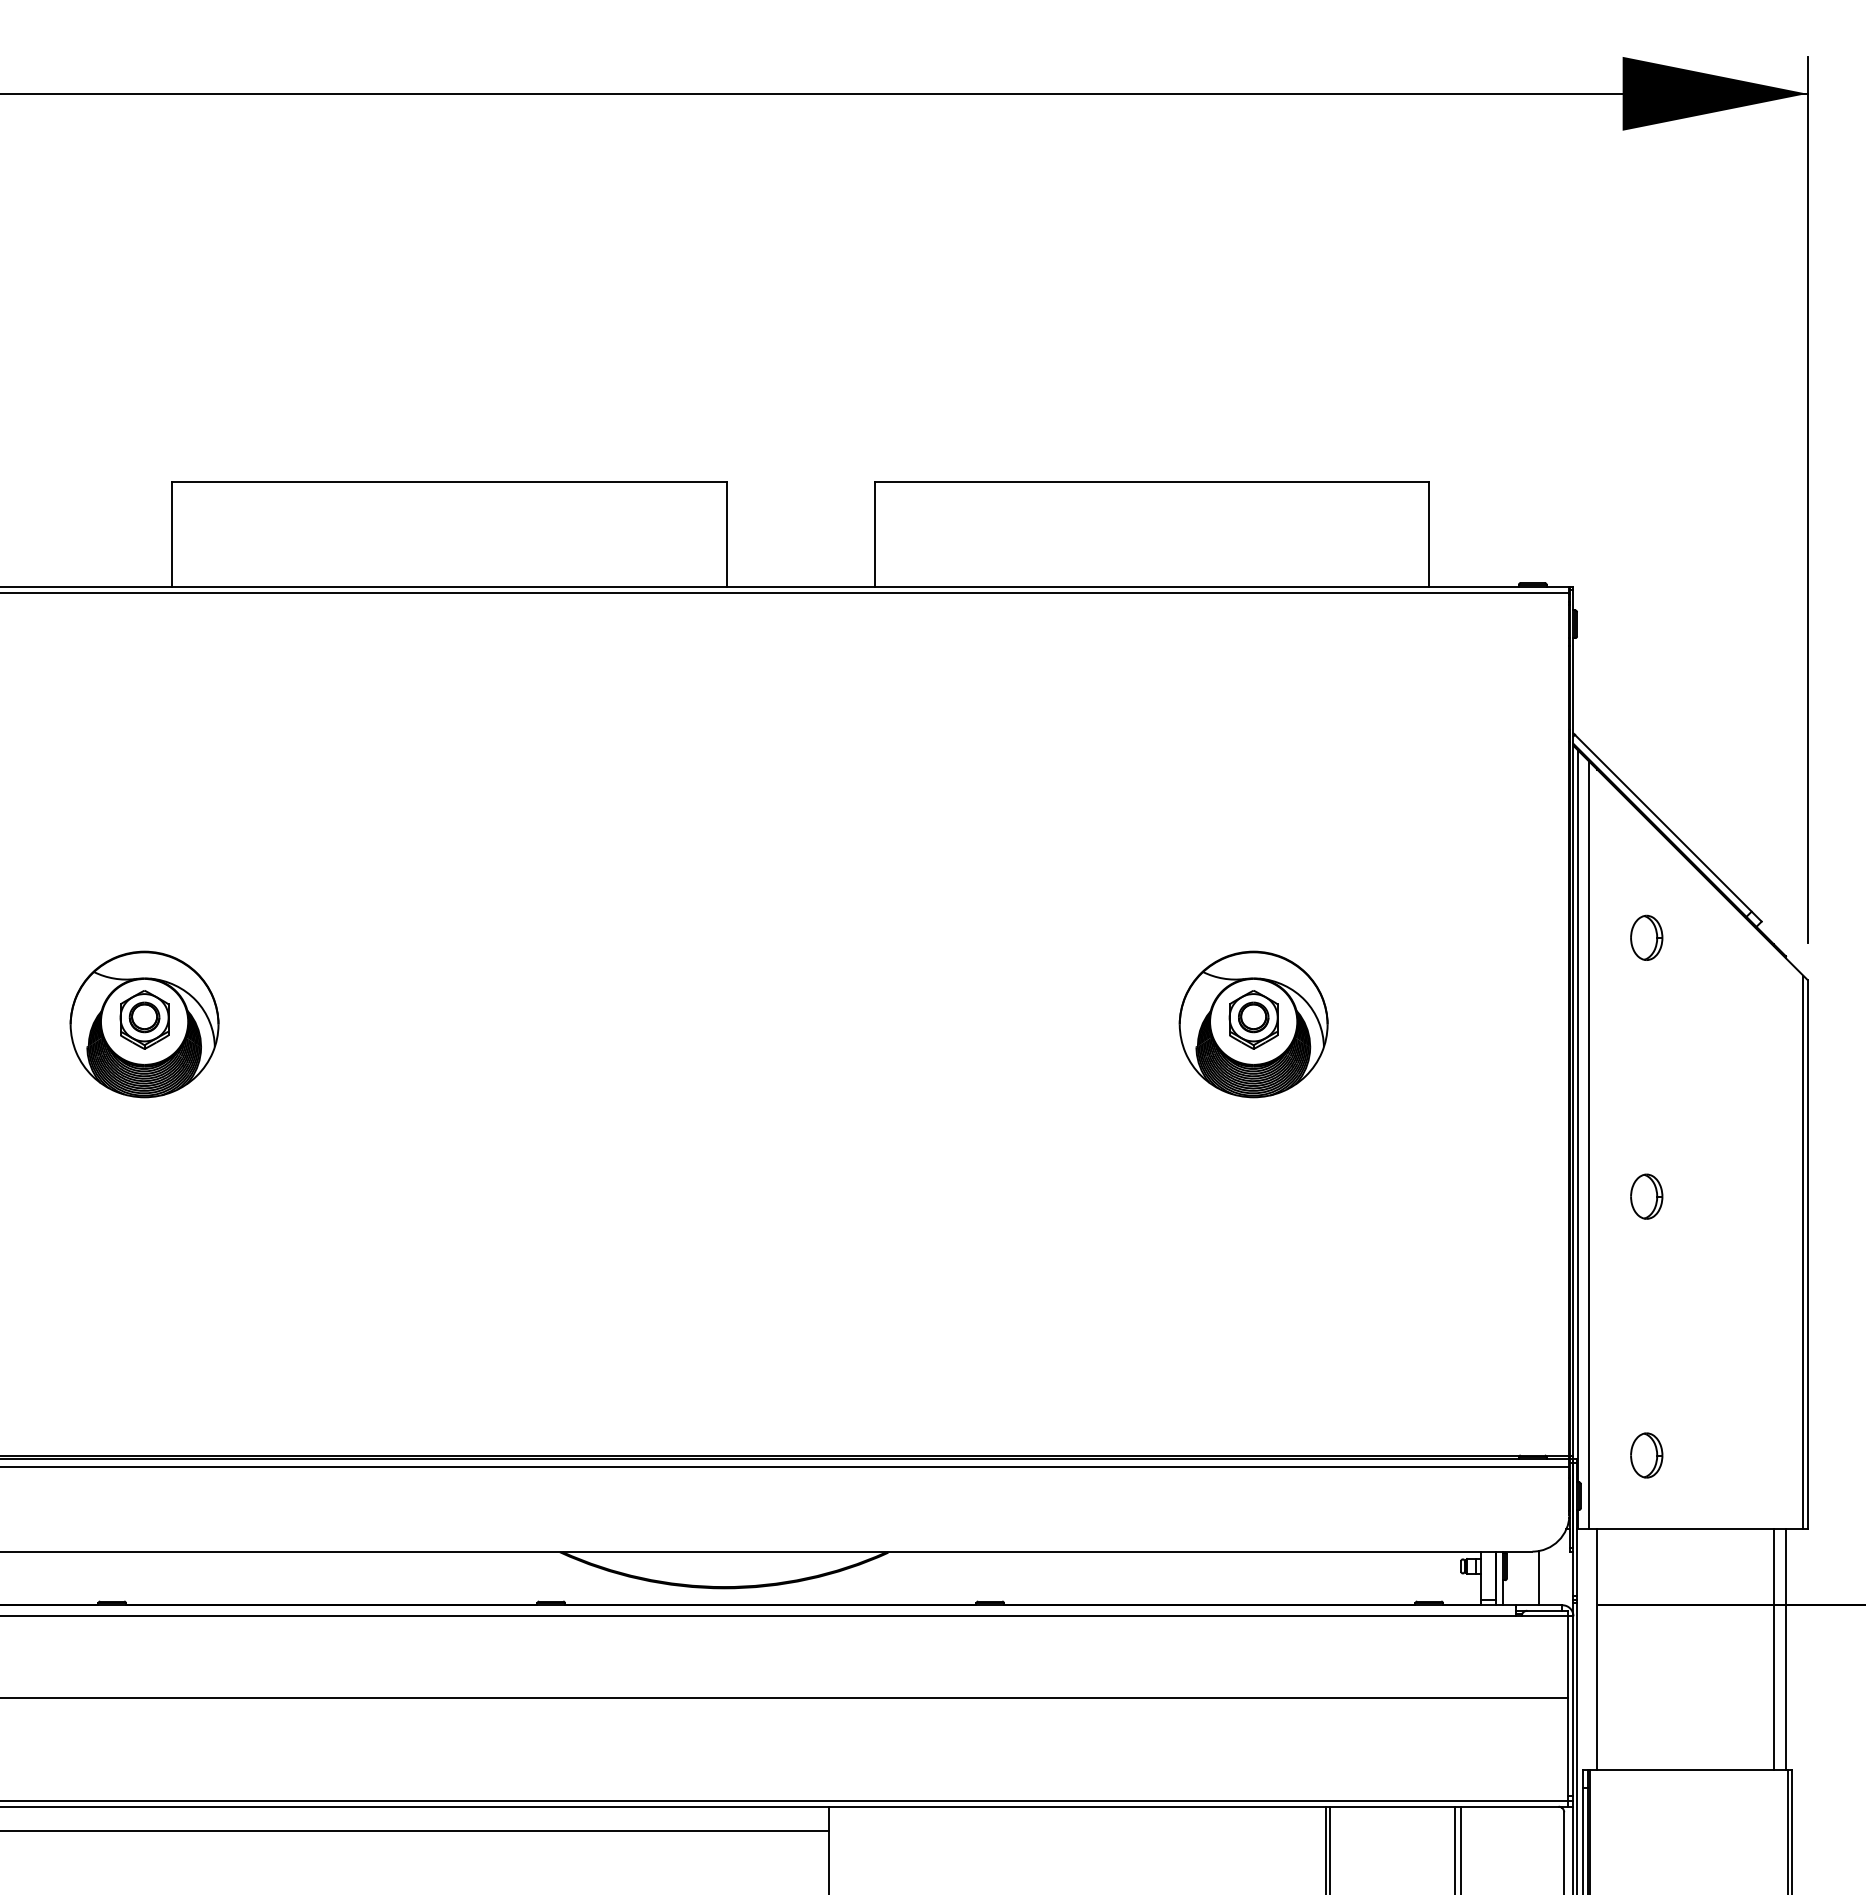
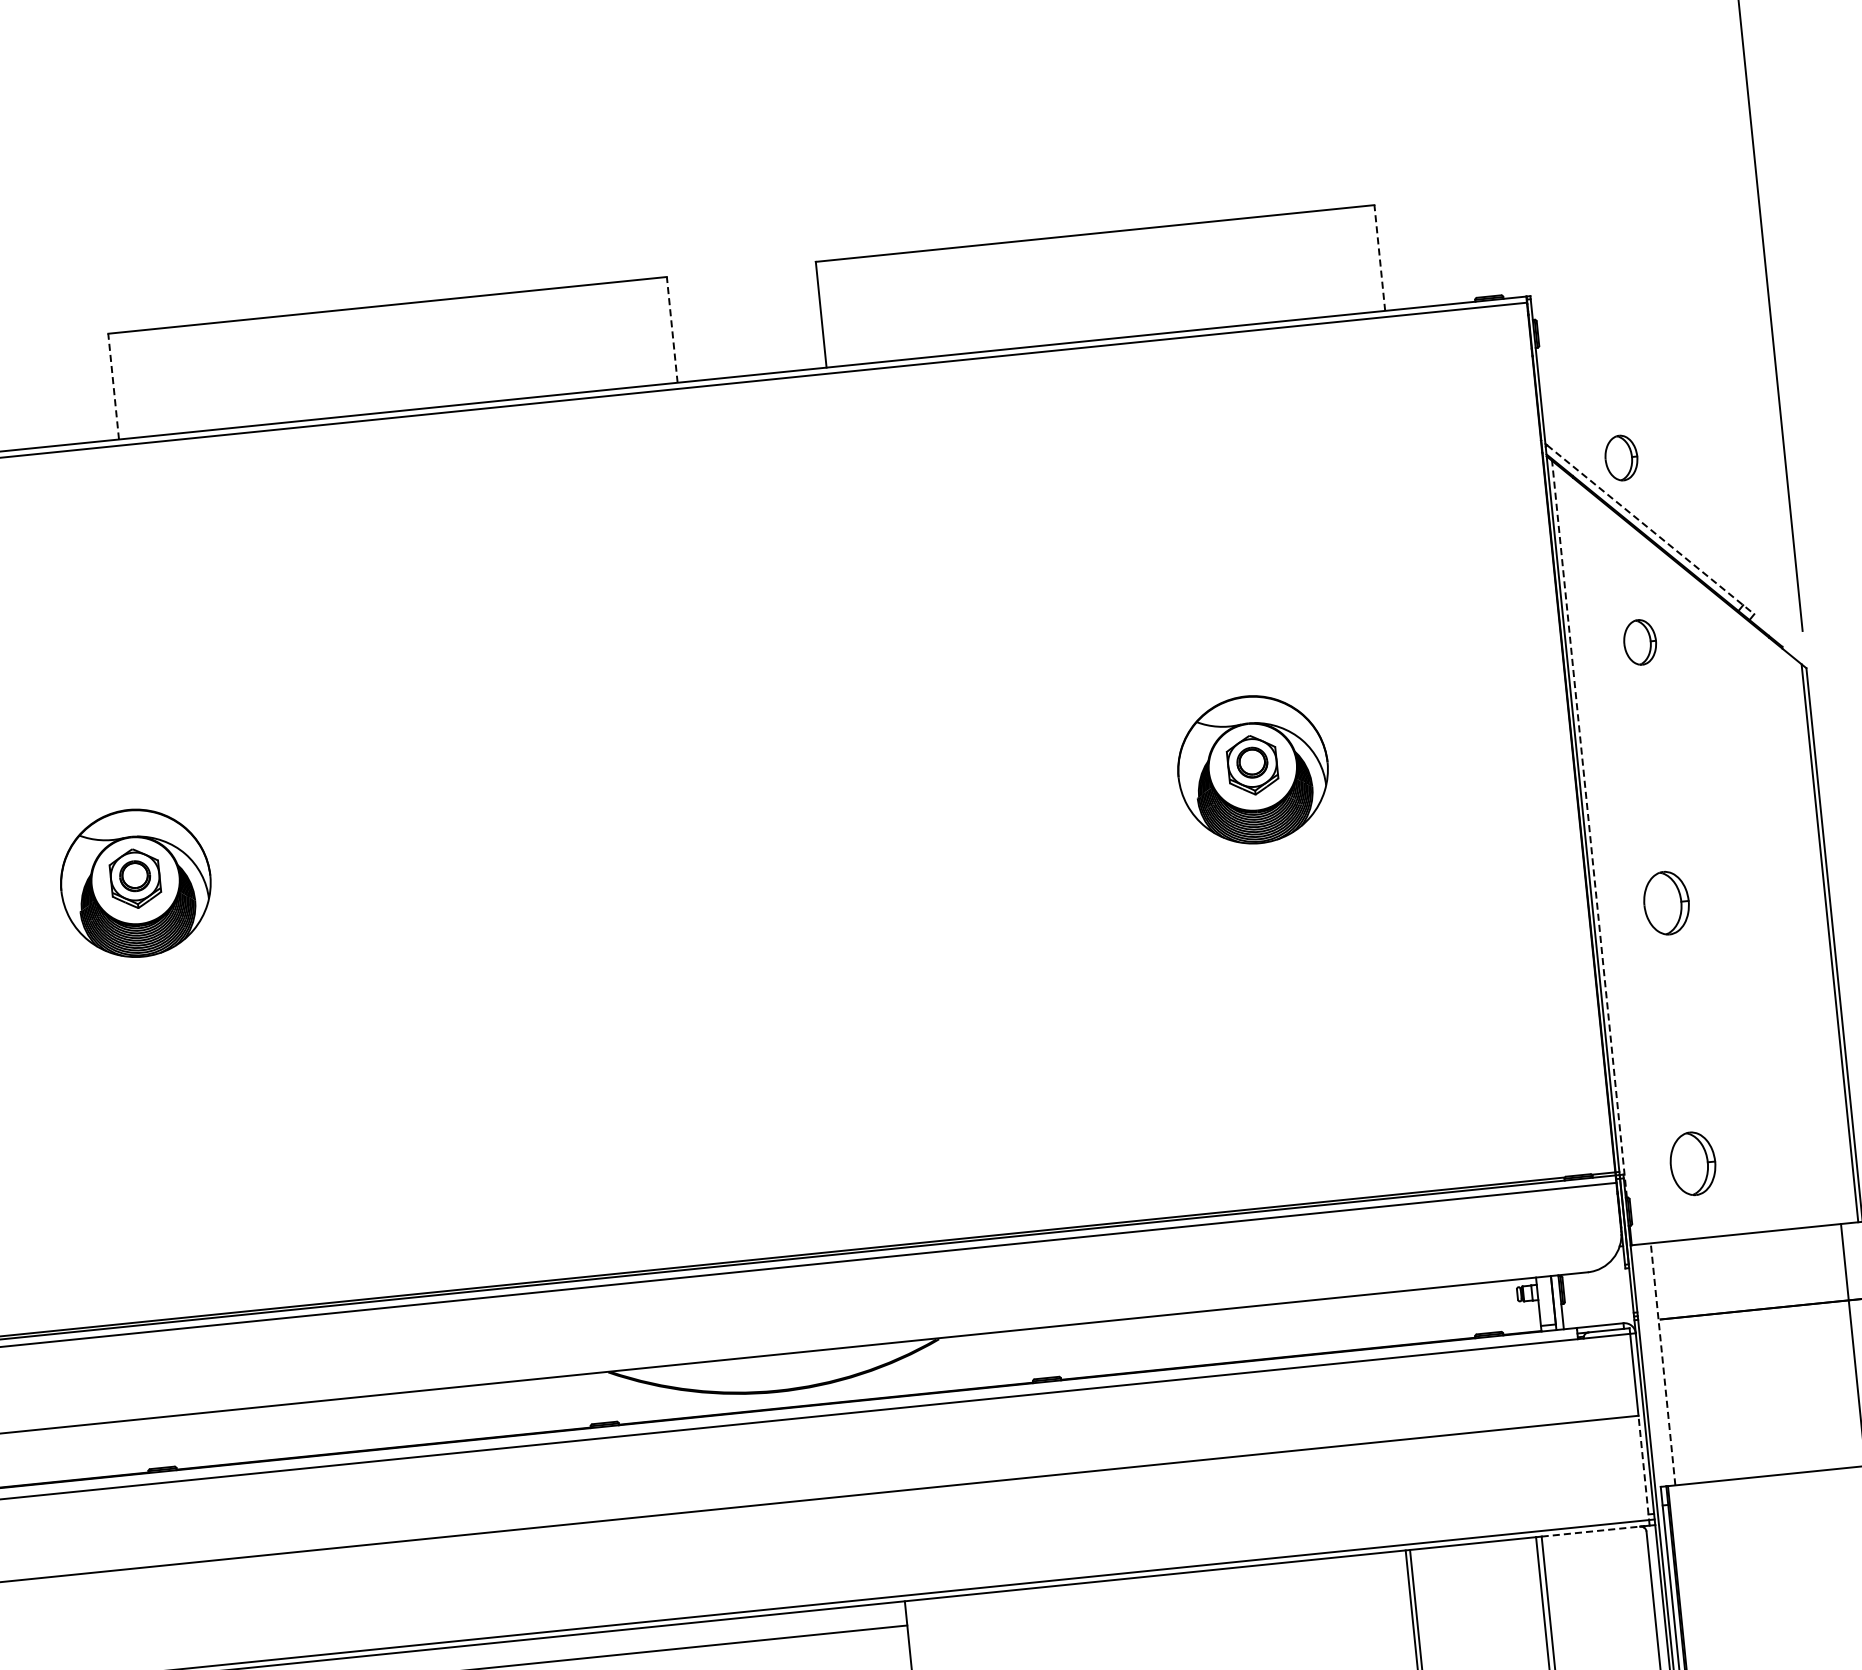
line: (172, 533) -> (113, 385), solid -> dashed
line: (726, 533) -> (671, 329), solid -> dashed
line: (1429, 533) -> (1379, 257), solid -> dashed
part: (1646, 754) -> (1621, 457), added
line: (1668, 828) -> (1650, 529), solid -> dashed
line: (1578, 1116) -> (1589, 829), solid -> dashed
line: (1588, 1145) -> (1602, 857), removed
part: (1646, 1196) -> (1666, 902), size x1.4
part: (1646, 1455) -> (1692, 1163), size x1.4
line: (1538, 1578) -> (1596, 1298), removed
line: (1597, 1649) -> (1663, 1364), solid -> dashed
line: (1773, 1649) -> (1840, 1346), removed
line: (1567, 1752) -> (1643, 1471), solid -> dashed
line: (1509, 1806) -> (1590, 1531), solid -> dashed

